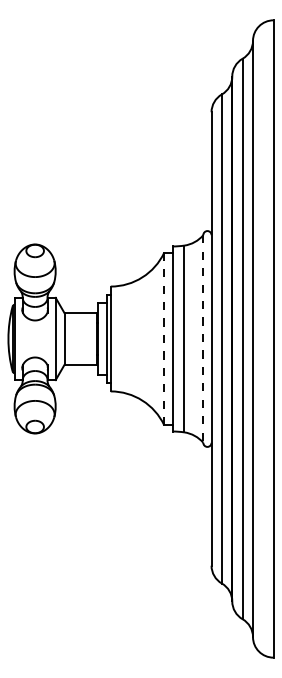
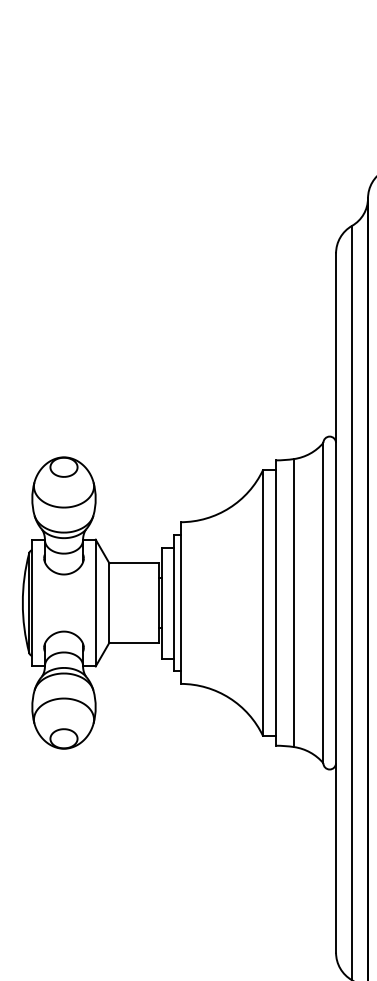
line: (164, 338) -> (263, 602), dashed -> solid
line: (203, 338) -> (323, 602), dashed -> solid

